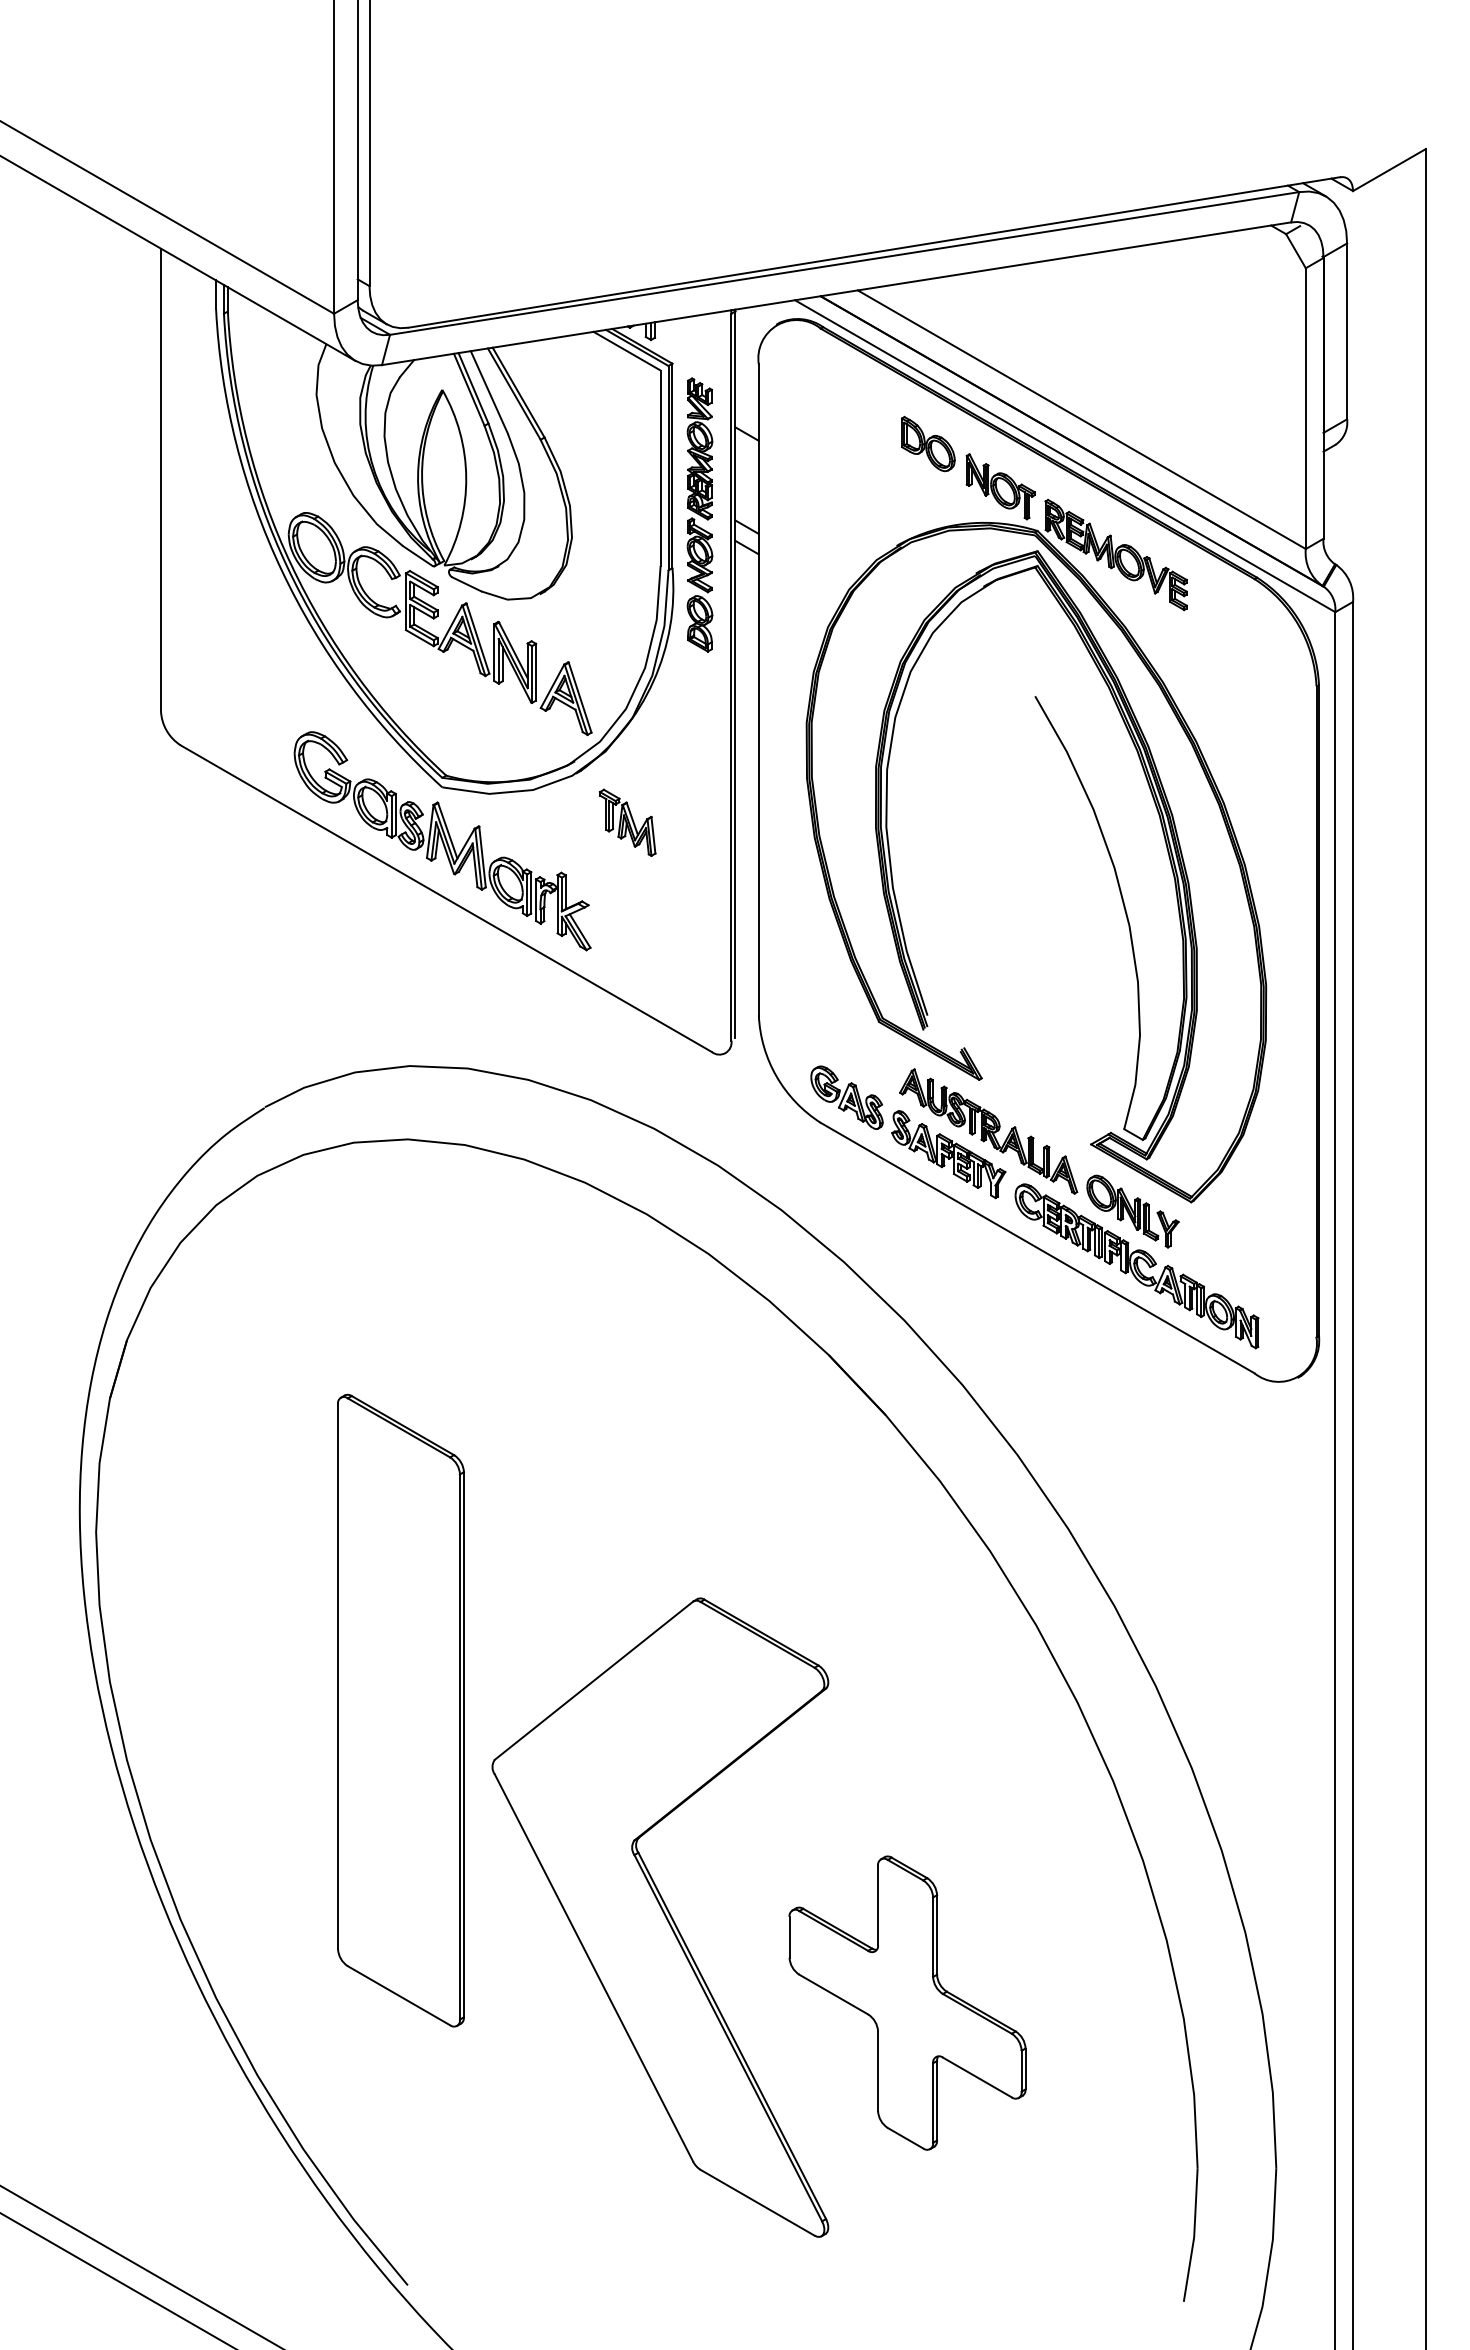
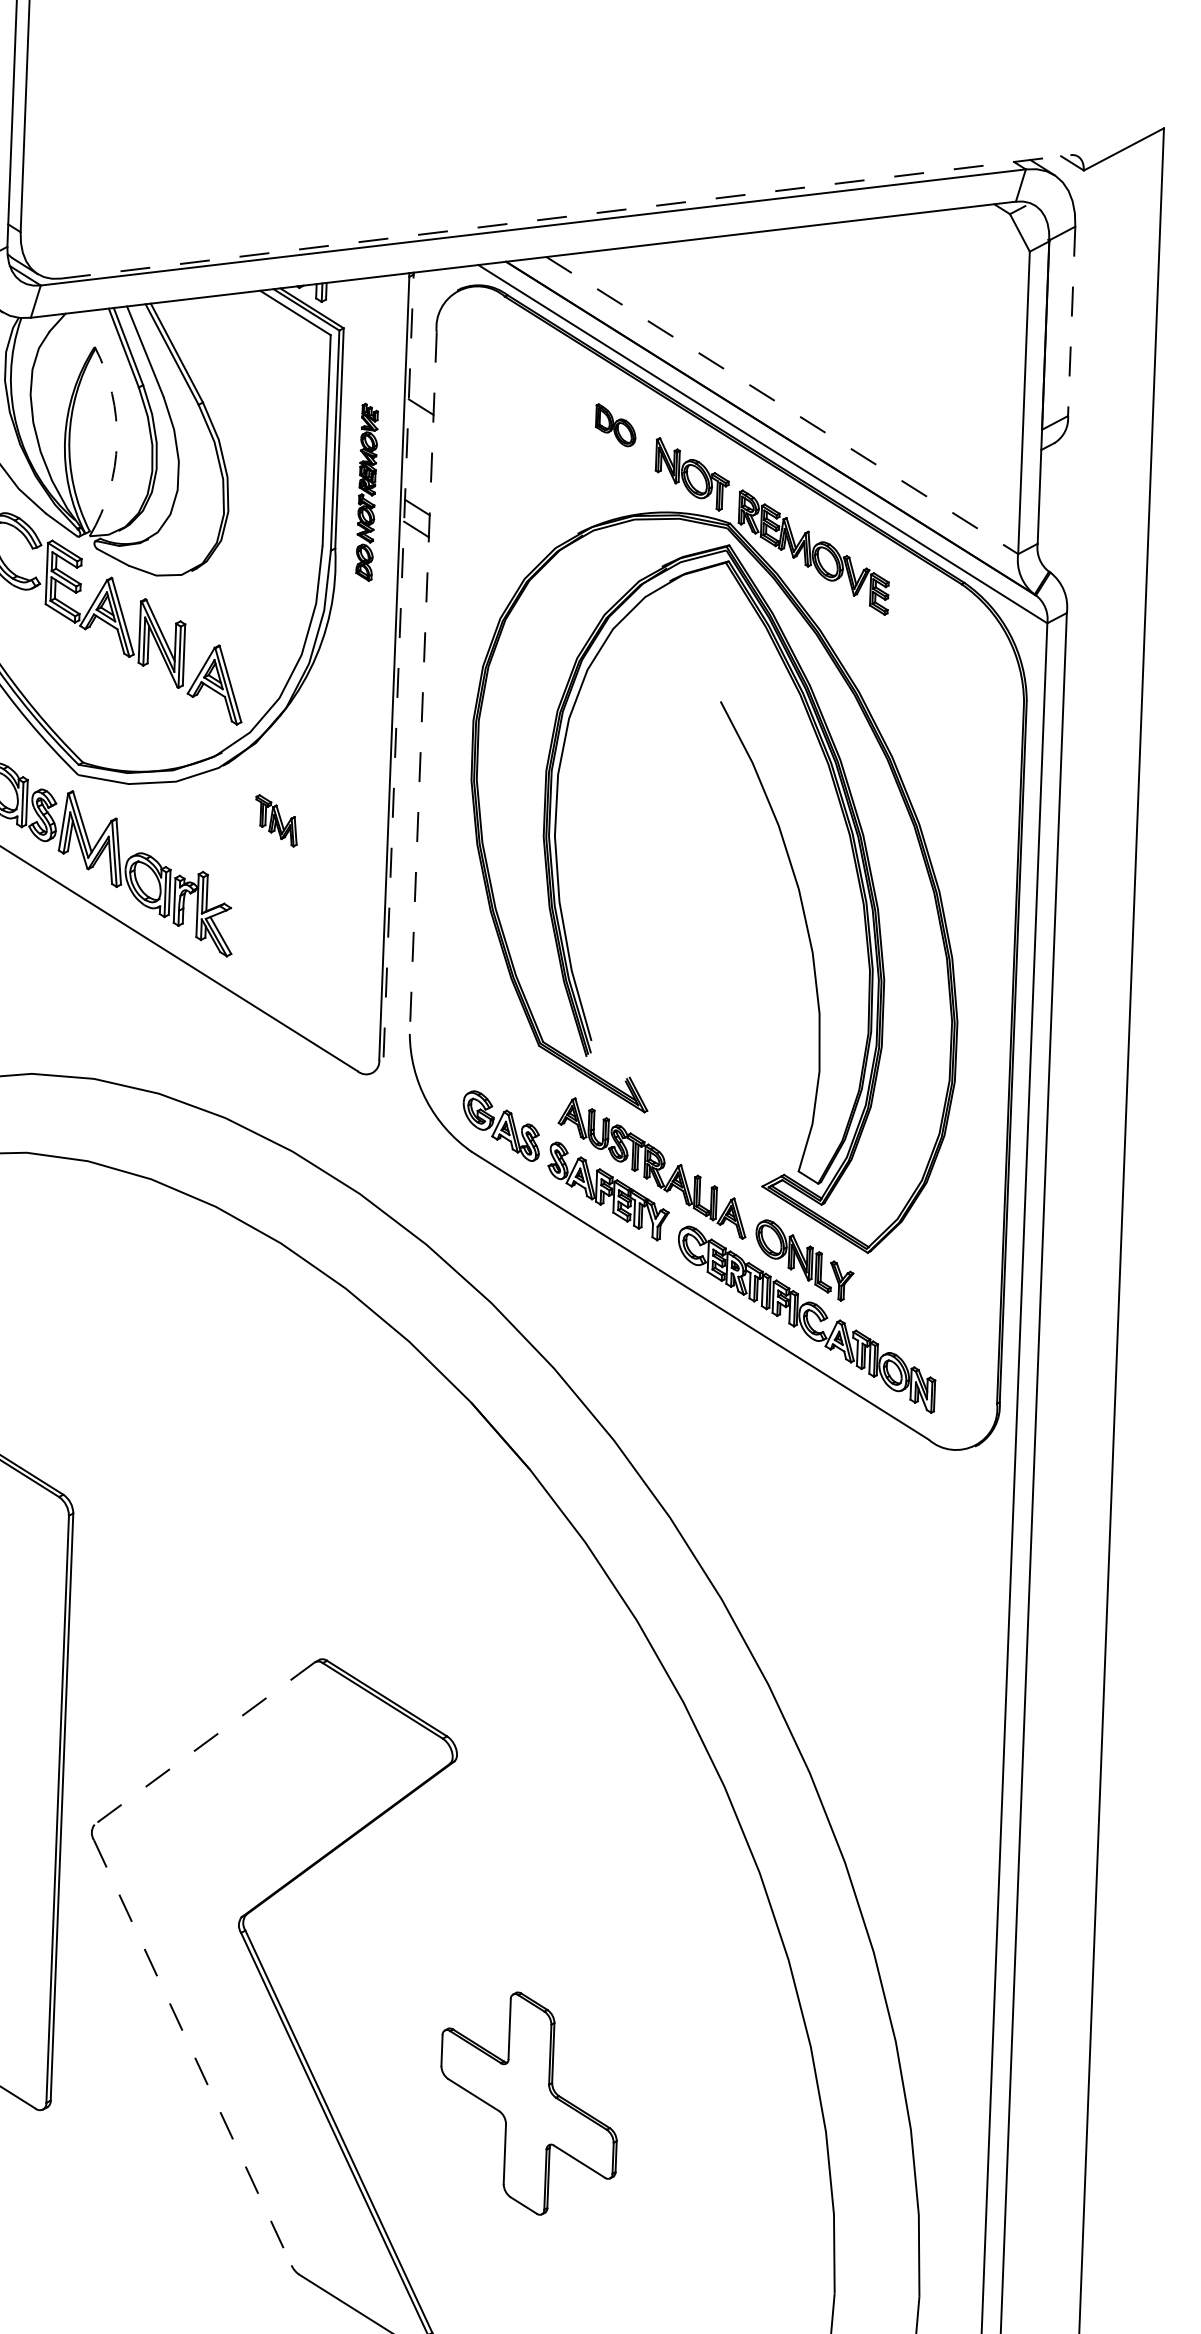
line: (874, 252) -> (565, 216), solid -> dashed
line: (1347, 331) -> (1072, 321), solid -> dashed
line: (1081, 419) -> (781, 405), solid -> dashed
part: (927, 443) -> (615, 424), size x0.7
arc: (466, 477) -> (117, 442), solid -> dashed
part: (699, 514) -> (366, 491), size x0.6
line: (735, 674) -> (398, 665), solid -> dashed
line: (758, 690) -> (422, 683), solid -> dashed
part: (627, 822) -> (276, 820), size x0.7
line: (593, 1680) -> (204, 1743), solid -> dashed
line: (594, 1968) -> (193, 2053), solid -> dashed
part: (907, 2002) -> (529, 2103), size x0.7

